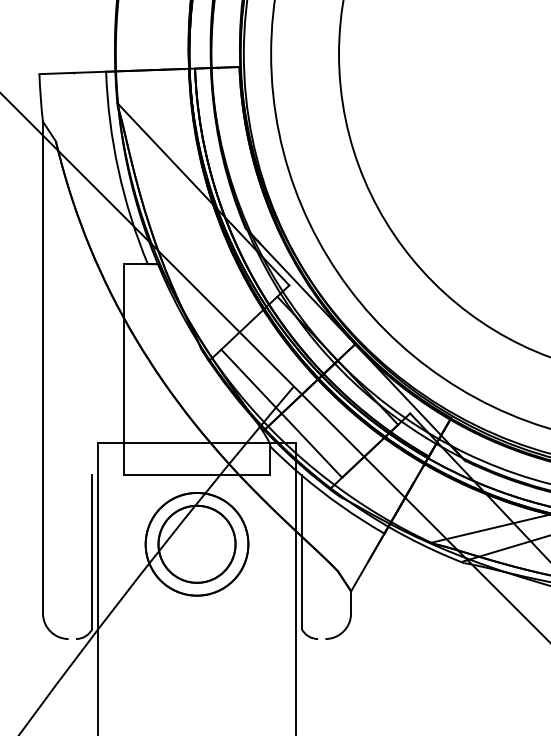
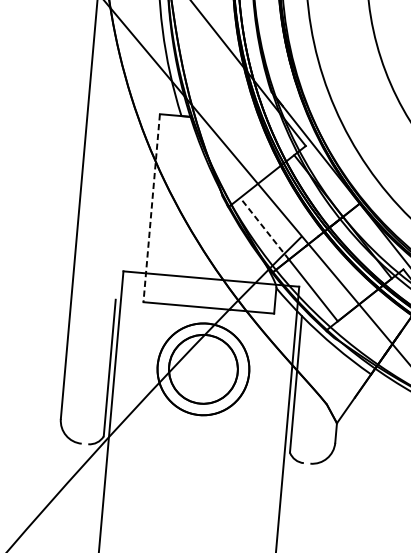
line: (123, 369) -> (151, 207), solid -> dashed
line: (251, 381) -> (264, 228), solid -> dashed

